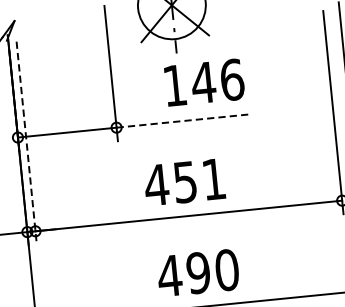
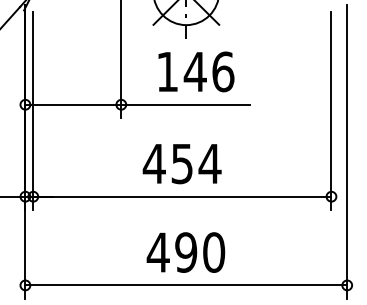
text: (204, 82) -> (196, 71), moved
line: (183, 120) -> (186, 104), dashed -> solid
line: (26, 143) -> (33, 111), dashed -> solid
text: (213, 179) -> (209, 163), 451 -> 454

